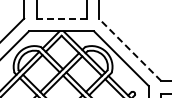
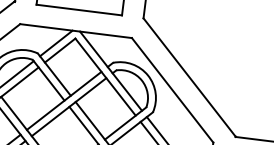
line: (61, 19) -> (78, 10), dashed -> solid
line: (130, 50) -> (189, 78), dashed -> solid

